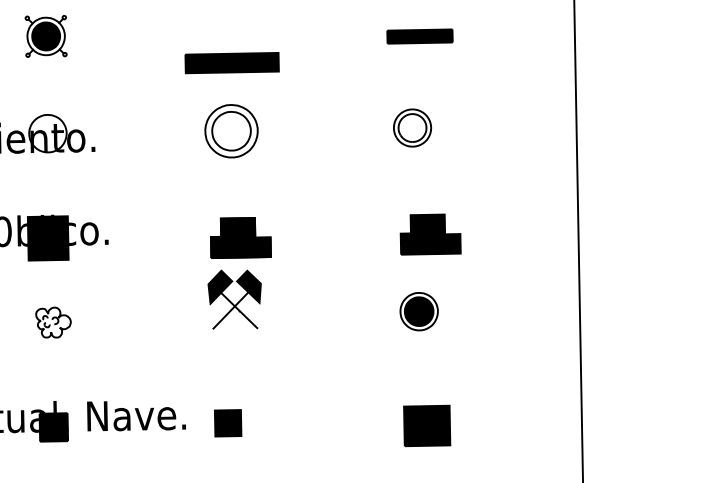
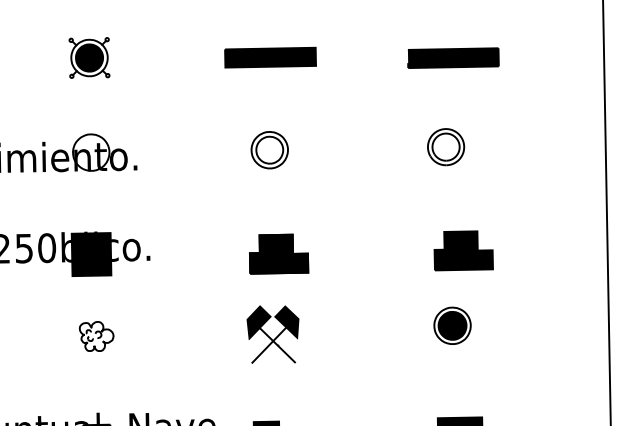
part: (419, 36) -> (452, 58), size x1.43
part: (231, 63) -> (269, 58), moved
part: (230, 130) -> (268, 149), size x0.71
part: (234, 299) -> (272, 334), moved

